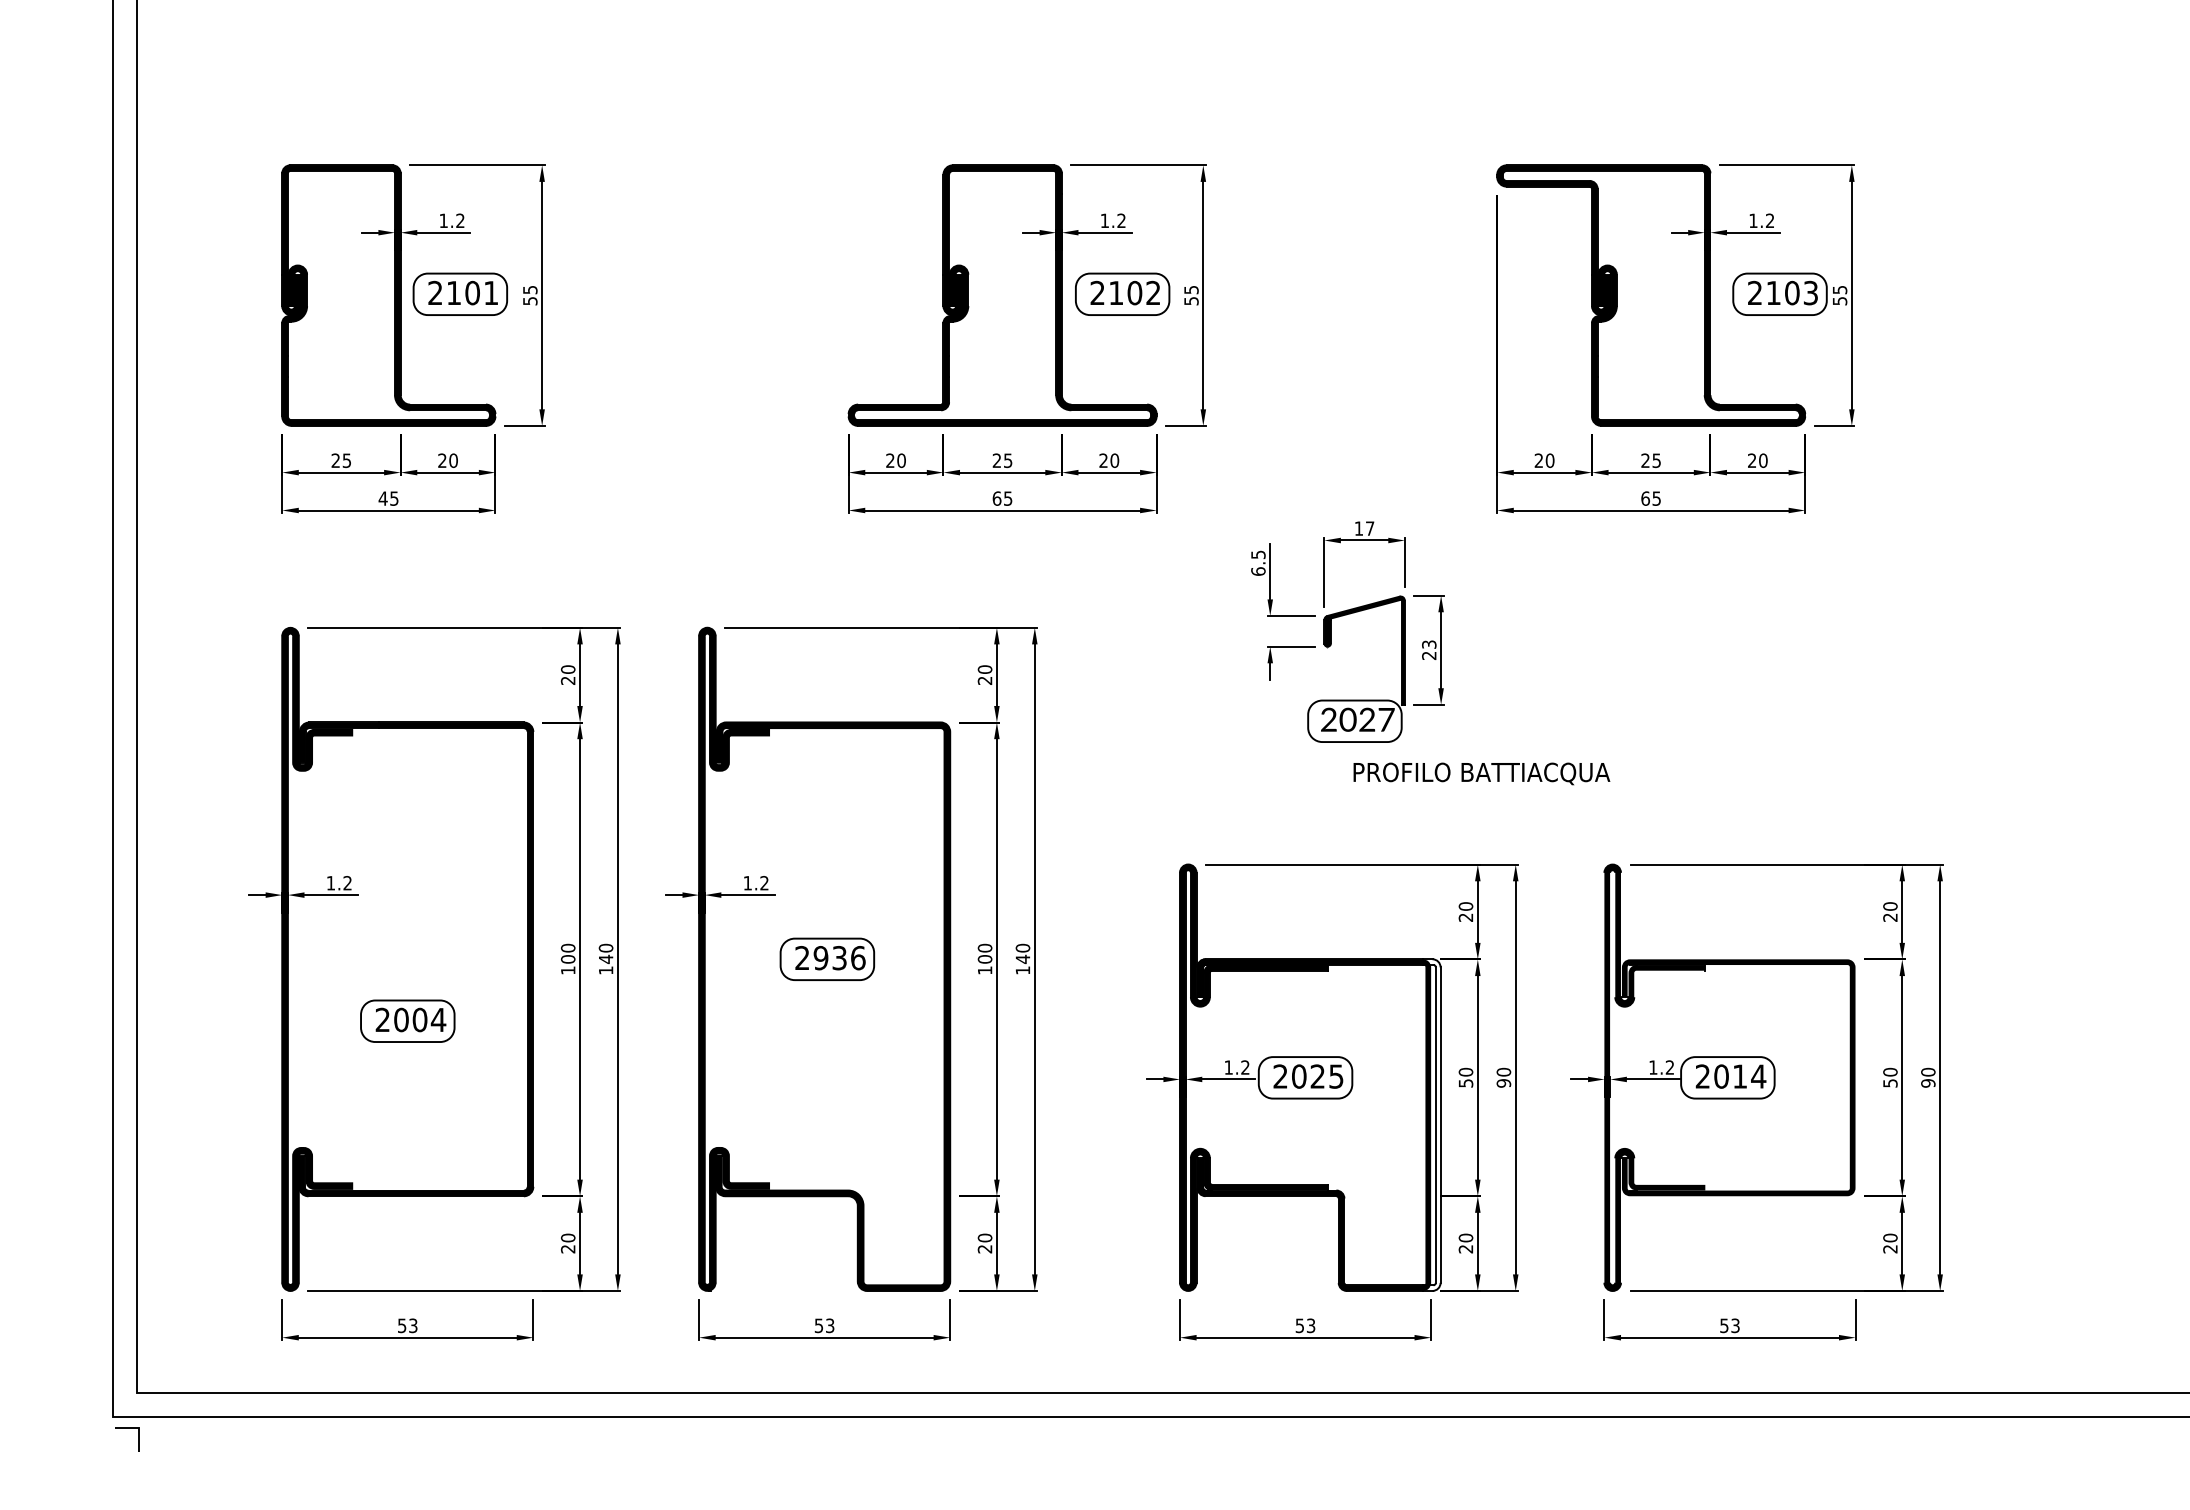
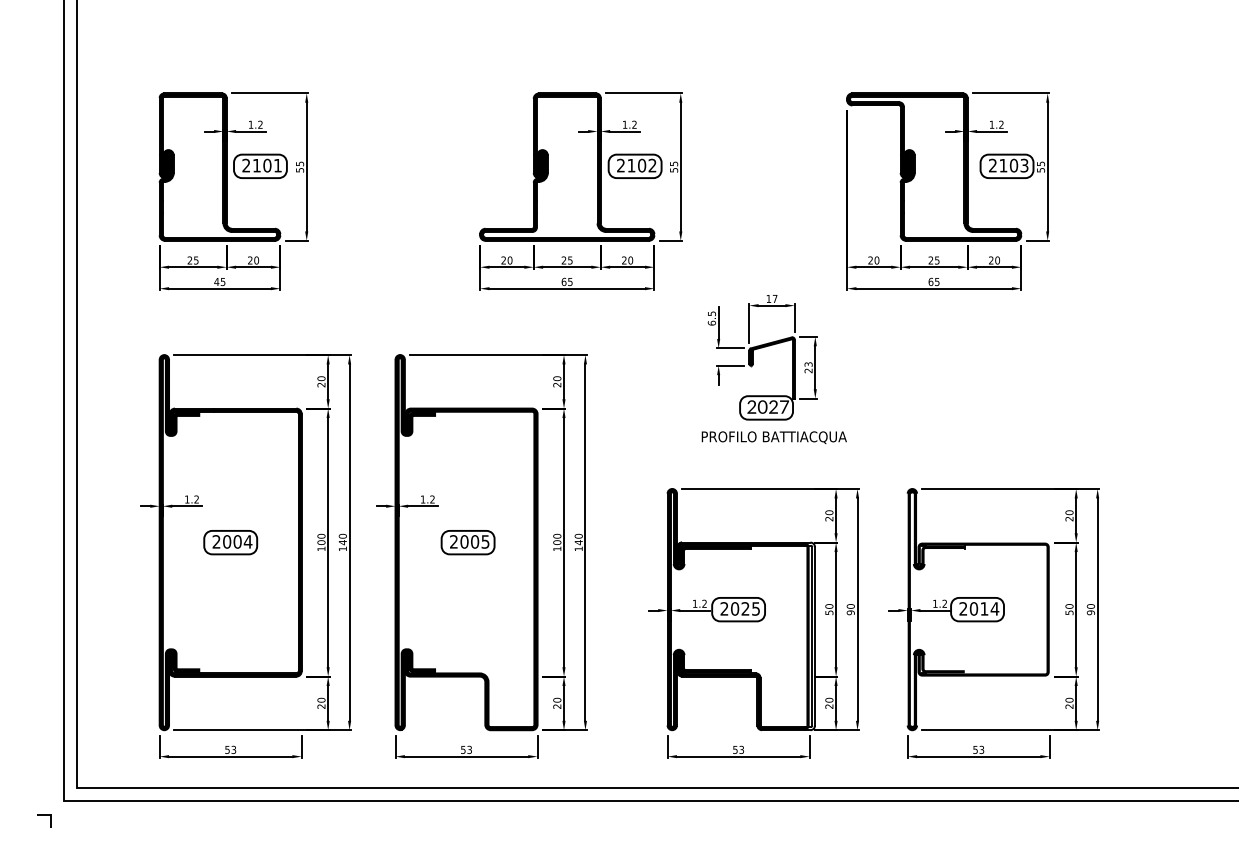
text: (1480, 773) -> (773, 437), moved
text: (838, 957) -> (474, 541), 2936 -> 2005
part: (407, 1021) -> (230, 542), moved
line: (128, 1429) -> (44, 815), moved

